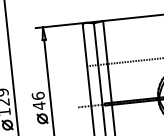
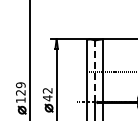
line: (98, 62) -> (95, 70), solid -> dashed
text: (37, 95) -> (47, 90), 46 -> 42

